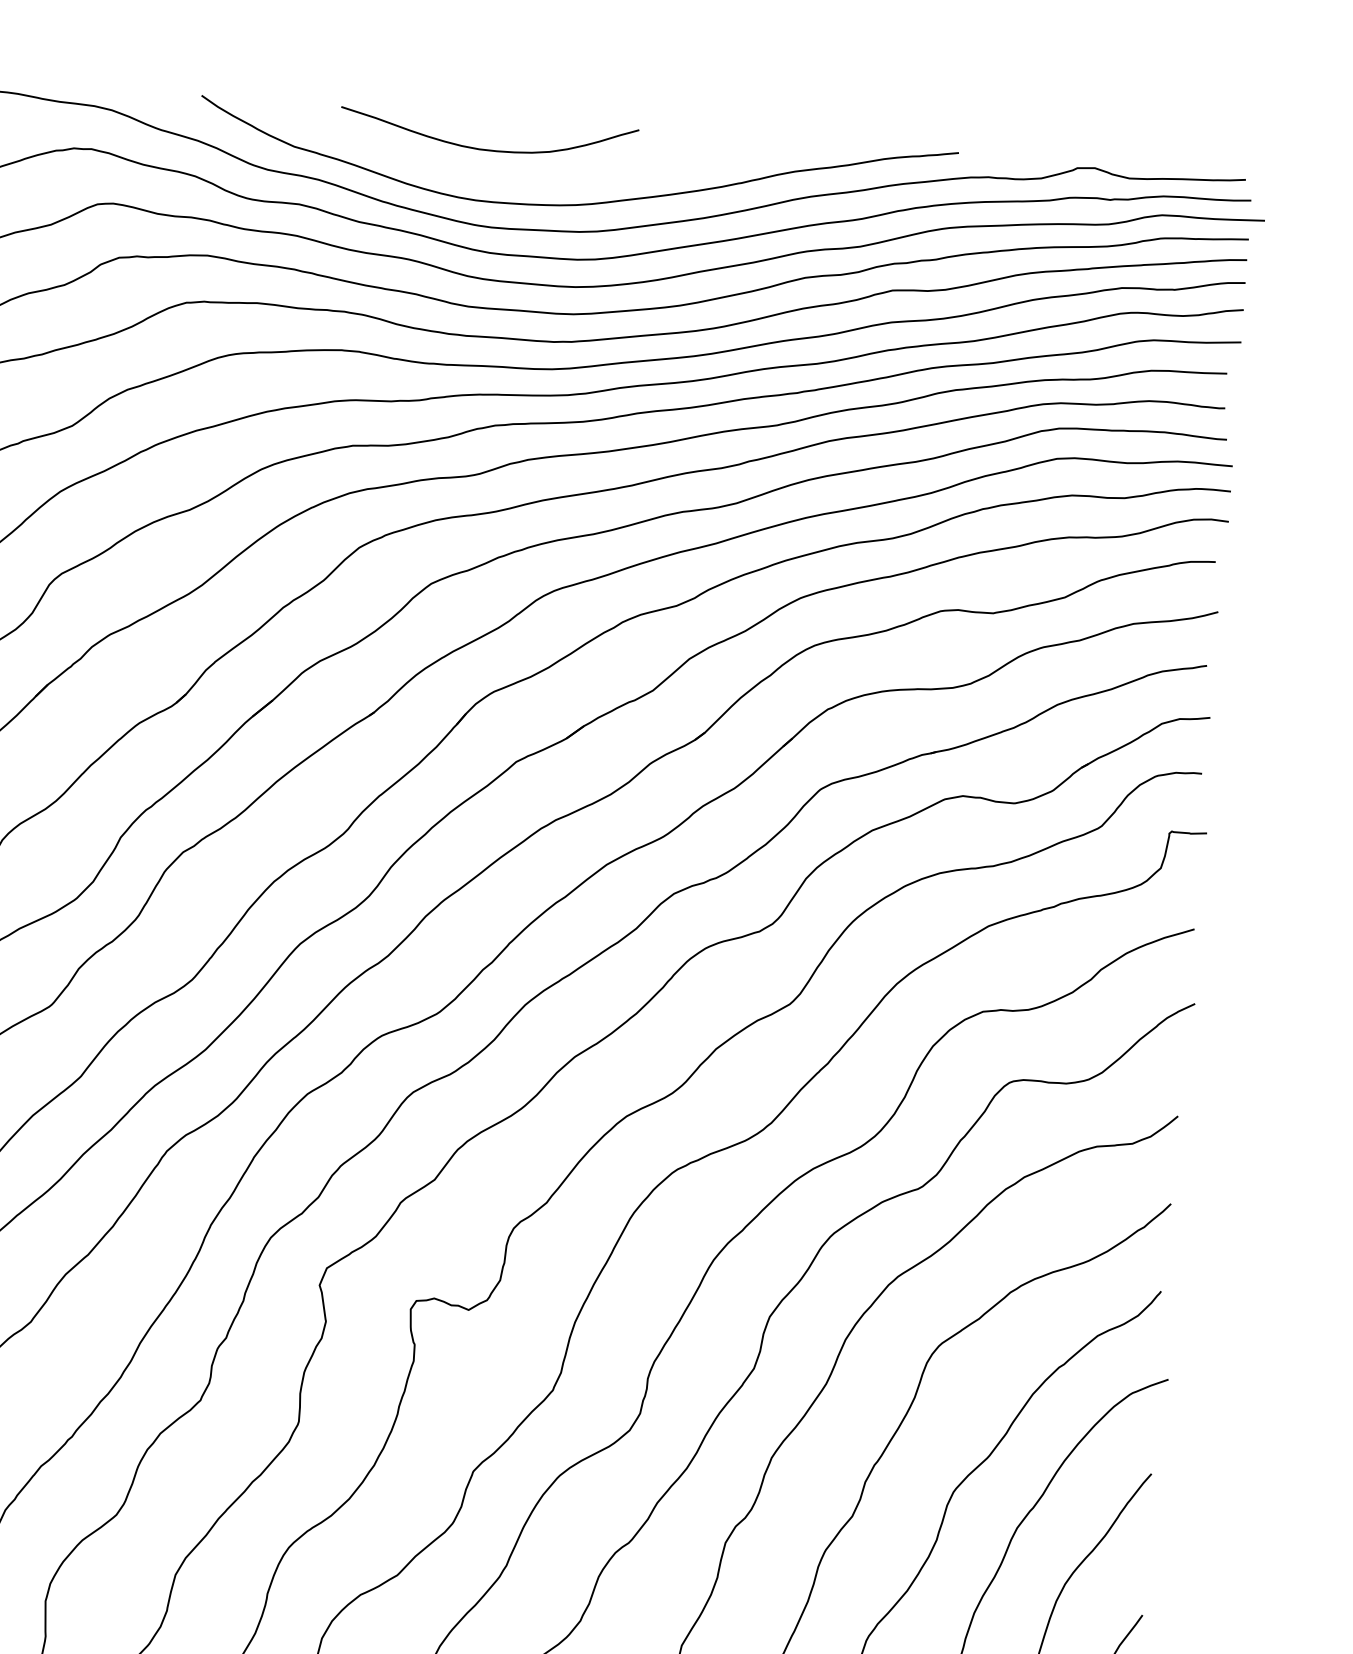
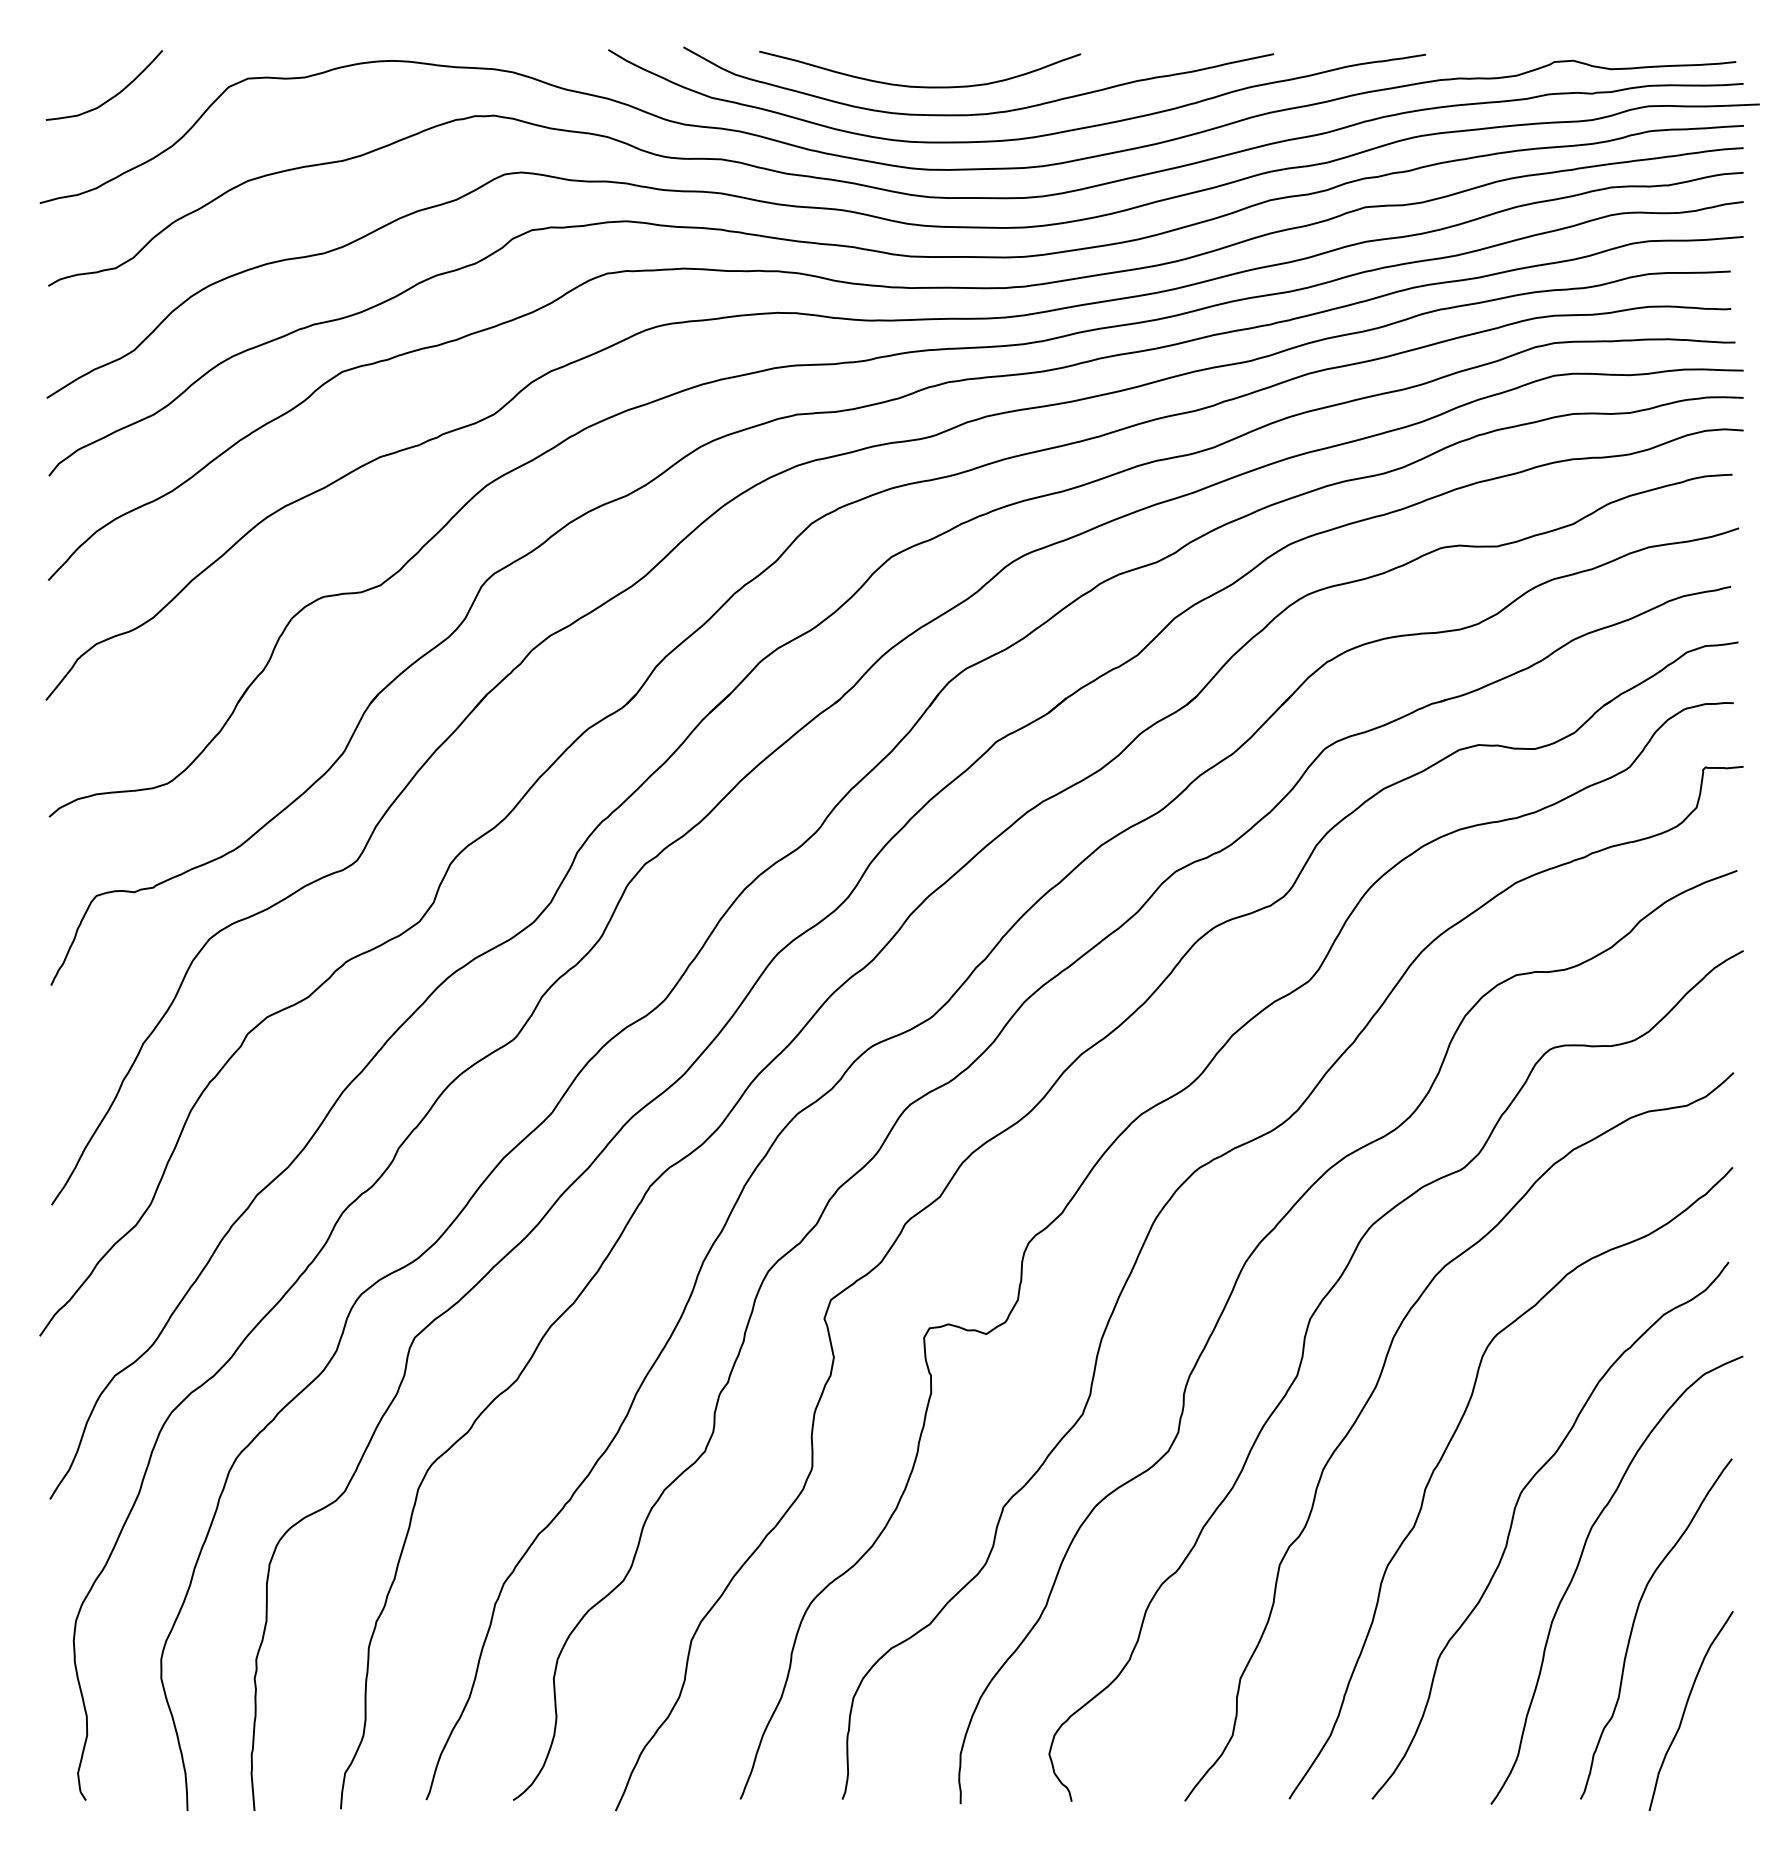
curve: (540, 178) -> (978, 113), added

